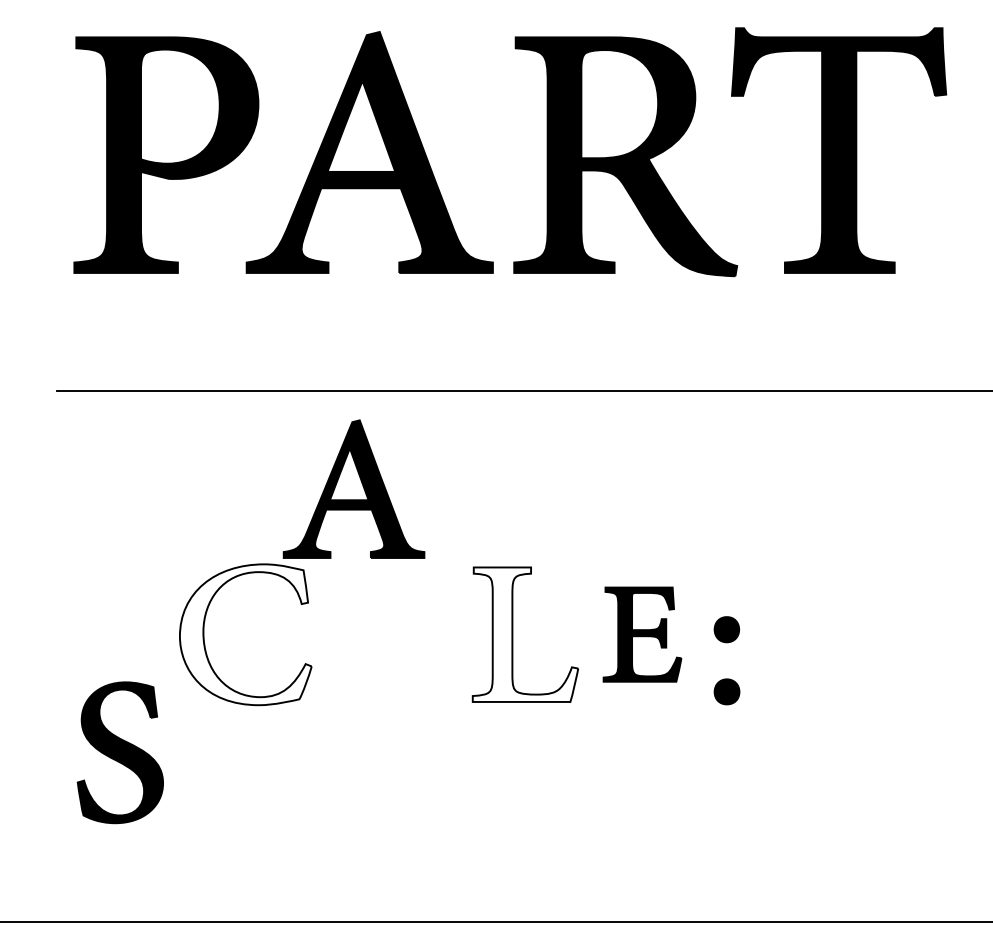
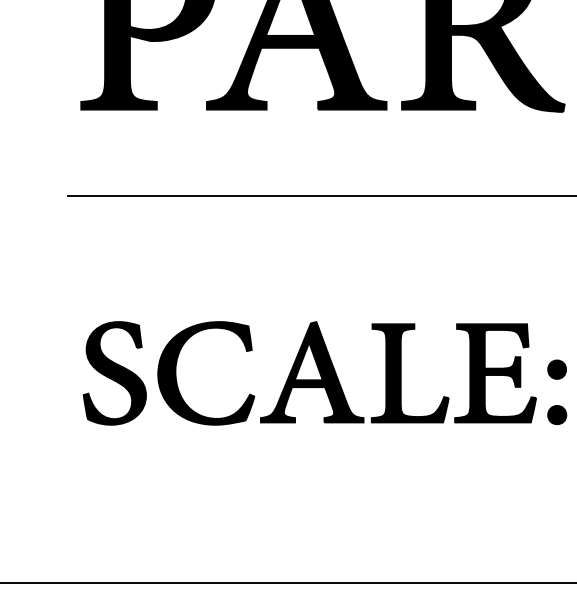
part: (353, 488) -> (311, 371), moved
fill: (245, 634) -> (206, 373), added
fill: (525, 634) -> (410, 373), added
part: (642, 634) -> (495, 373), size x1.43
part: (119, 752) -> (114, 373), moved

